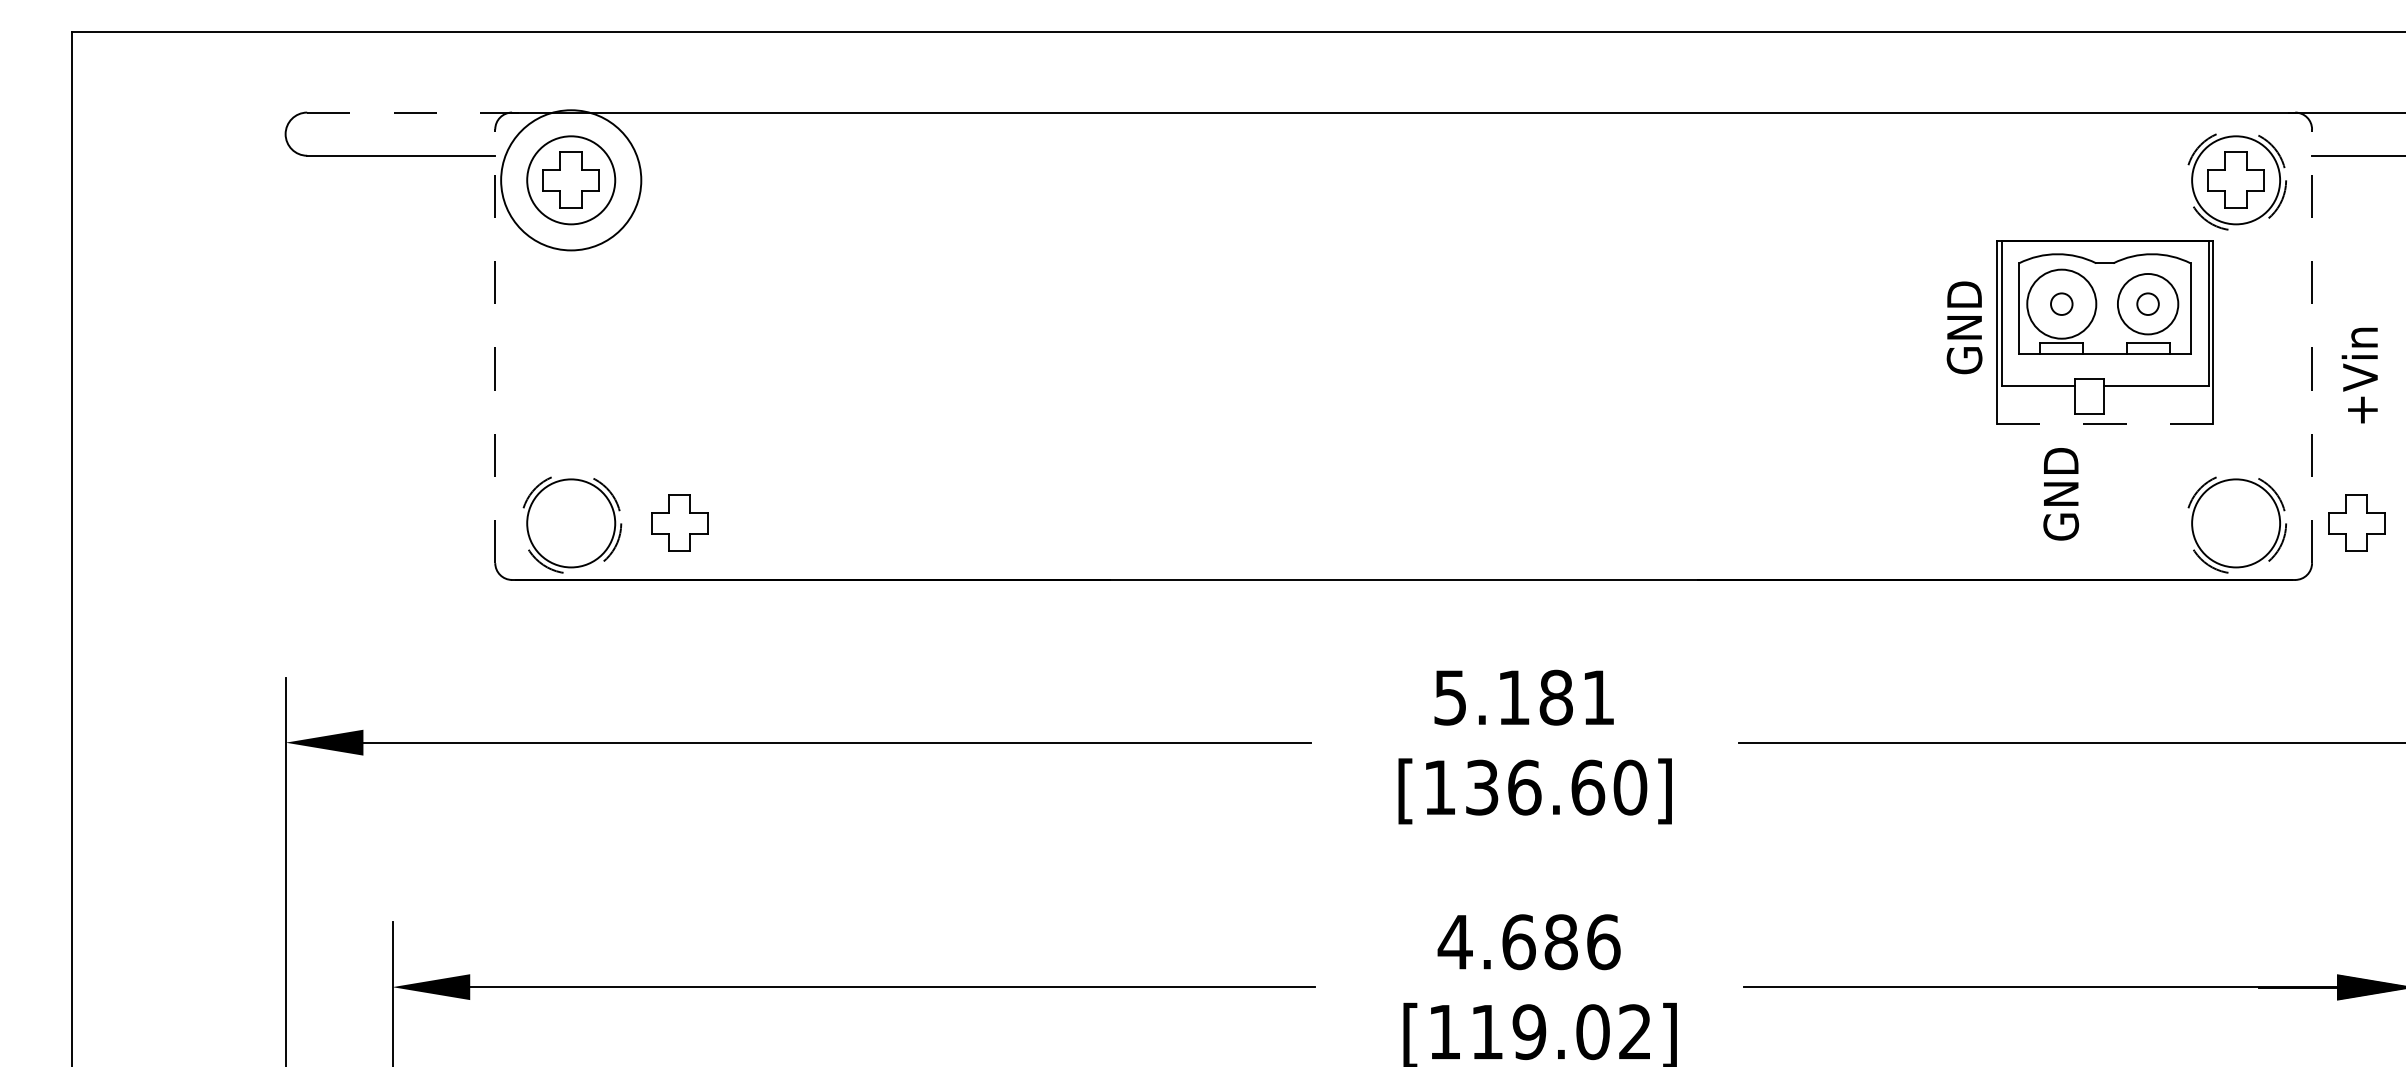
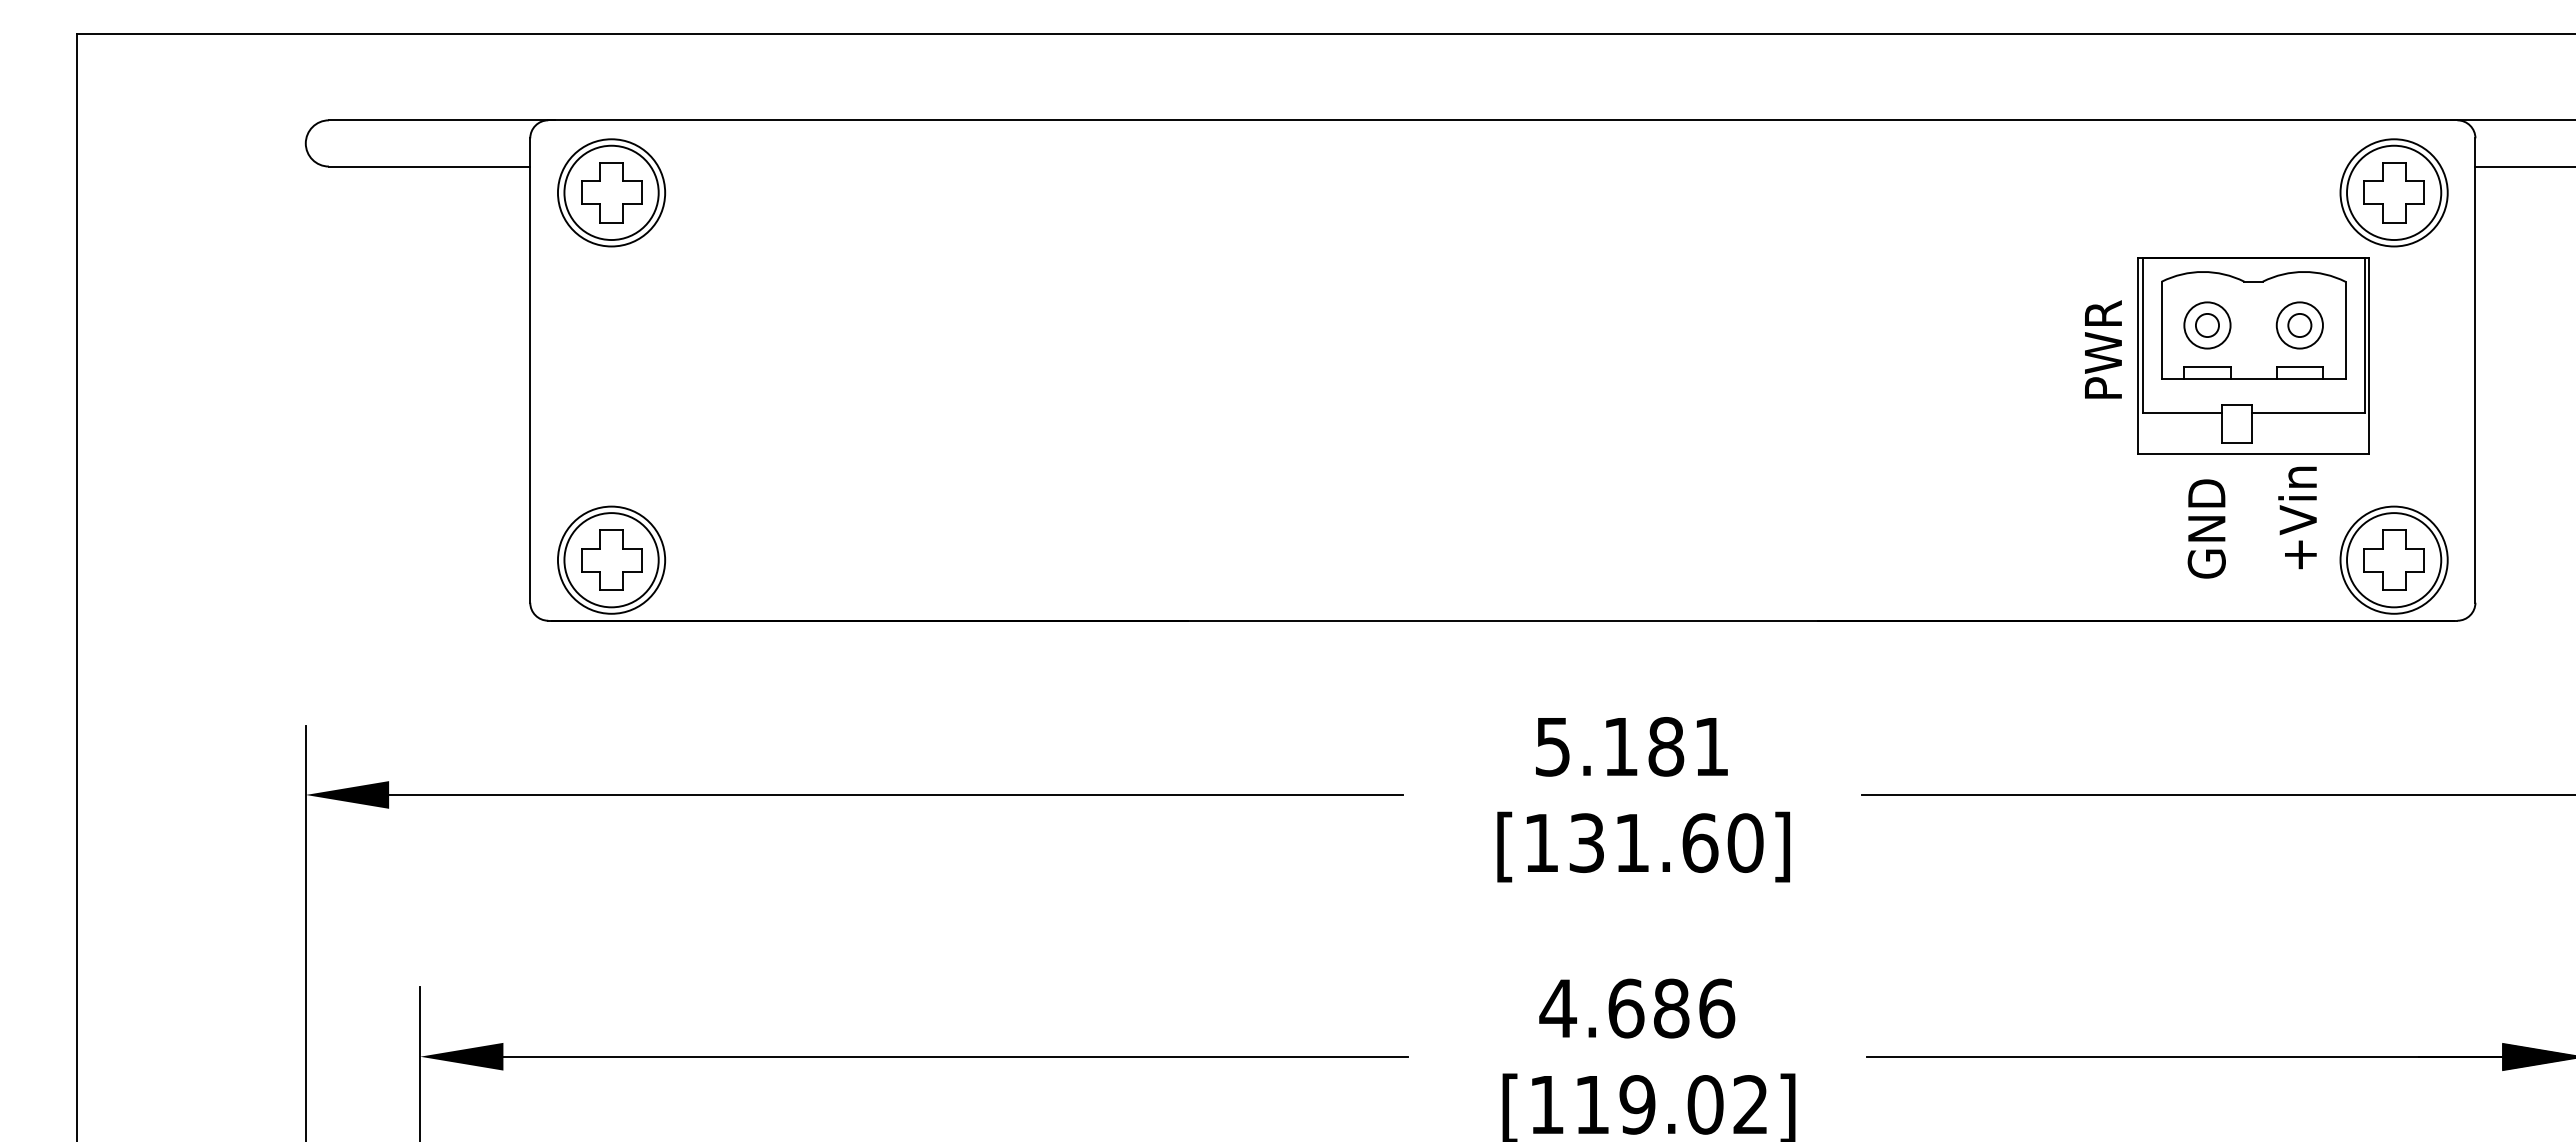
line: (413, 112) -> (442, 120), dashed -> solid
circle: (571, 179) -> (611, 192), size x0.71
circle: (2235, 179) -> (2393, 192), dashed -> solid
circle: (2061, 304) -> (2207, 325), size x0.62
circle: (2147, 304) -> (2299, 325), size x0.71
text: (1964, 327) -> (2103, 350), GND -> PWR
line: (495, 346) -> (530, 370), dashed -> solid
line: (2312, 346) -> (2475, 370), dashed -> solid
text: (2359, 375) -> (2297, 517), moved
line: (2104, 423) -> (2253, 453), dashed -> solid
circle: (571, 522) -> (611, 559), dashed -> solid
part: (679, 522) -> (611, 559), moved
circle: (2235, 522) -> (2393, 559), dashed -> solid
part: (2356, 522) -> (2393, 559), moved
text: (1524, 788) -> (1632, 843), [136.60] -> [131.60]

